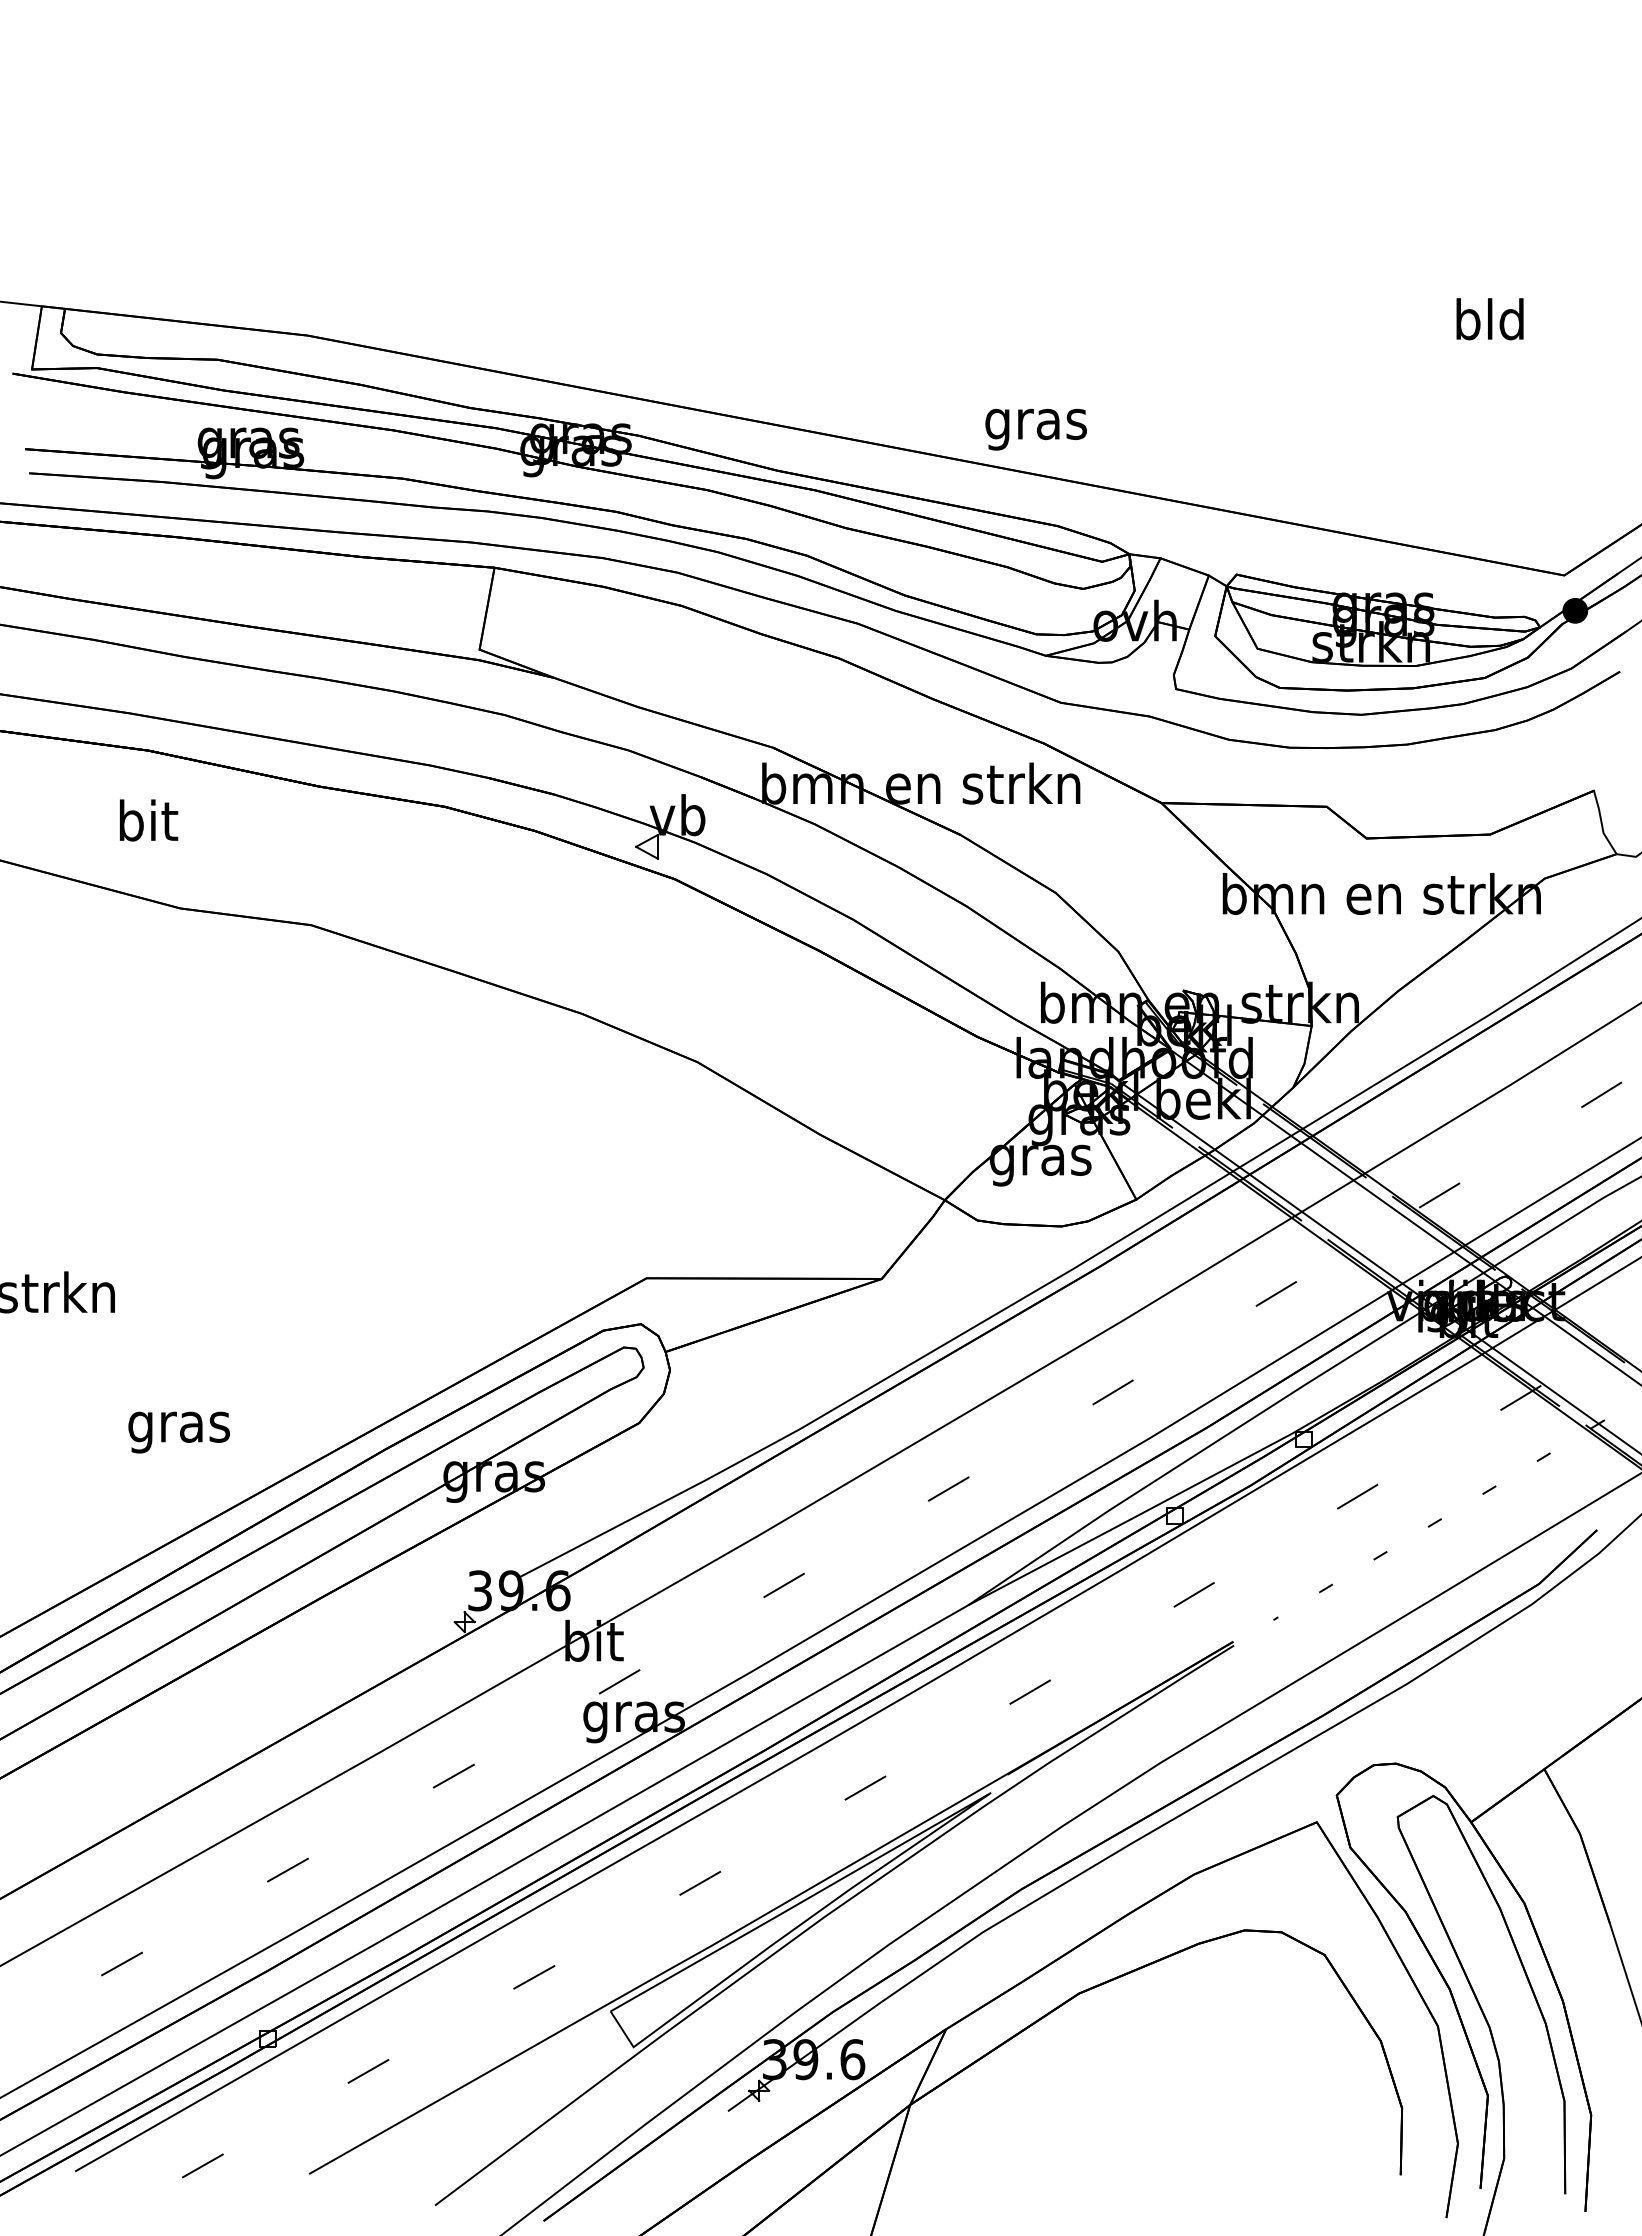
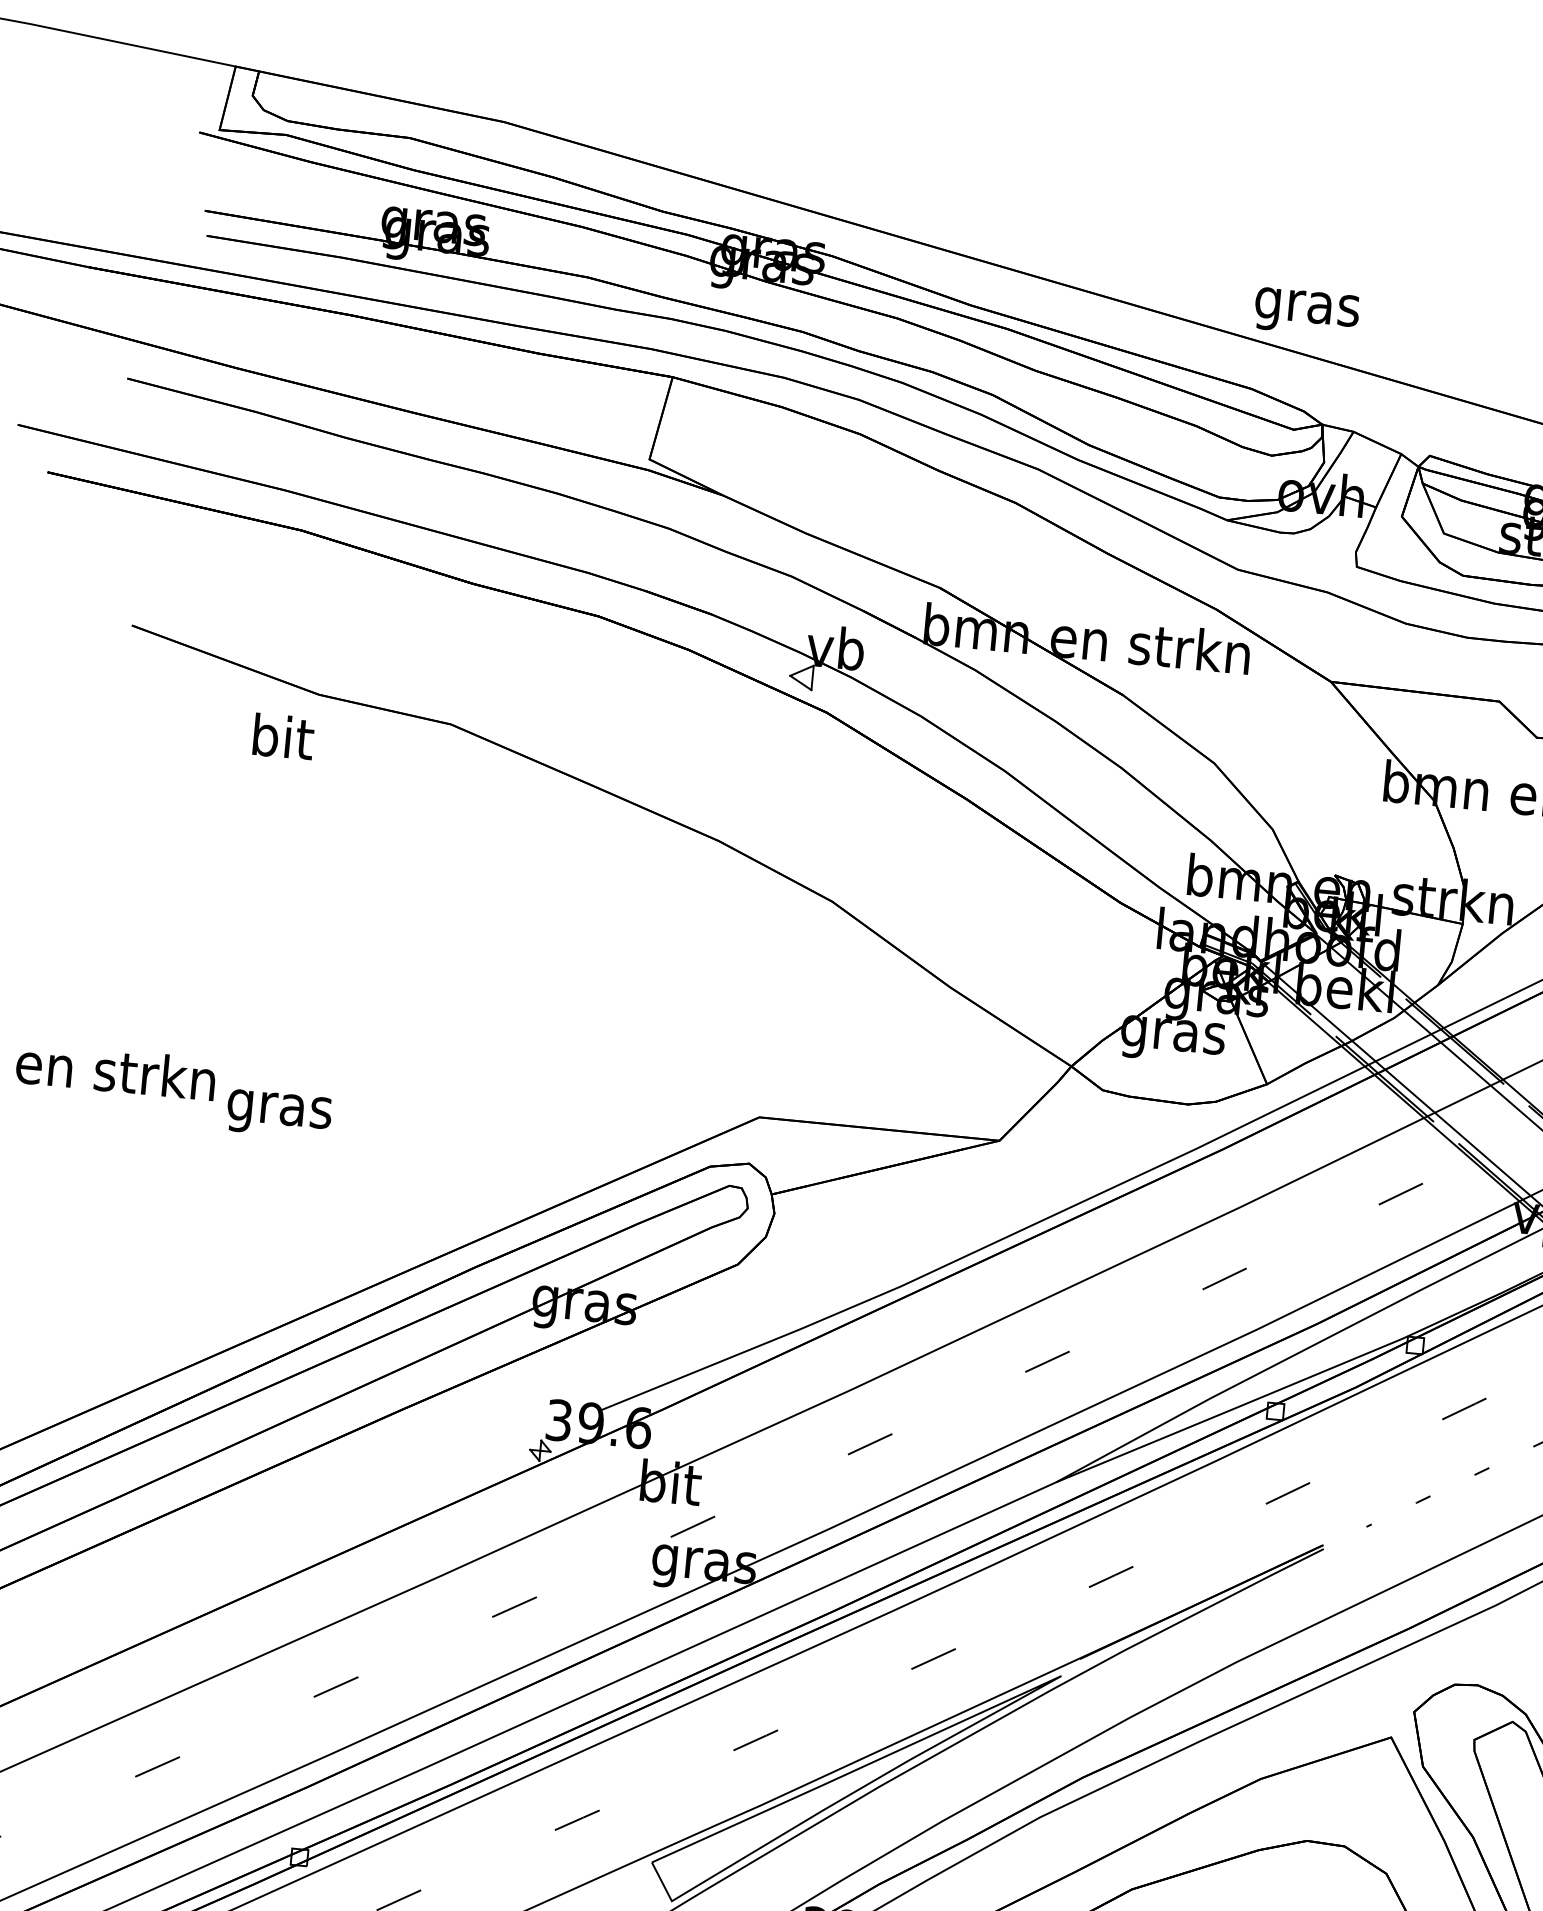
text: (1035, 429) -> (1306, 312), moved
text: (149, 820) -> (284, 736), moved
text: (178, 1432) -> (278, 1114), moved

